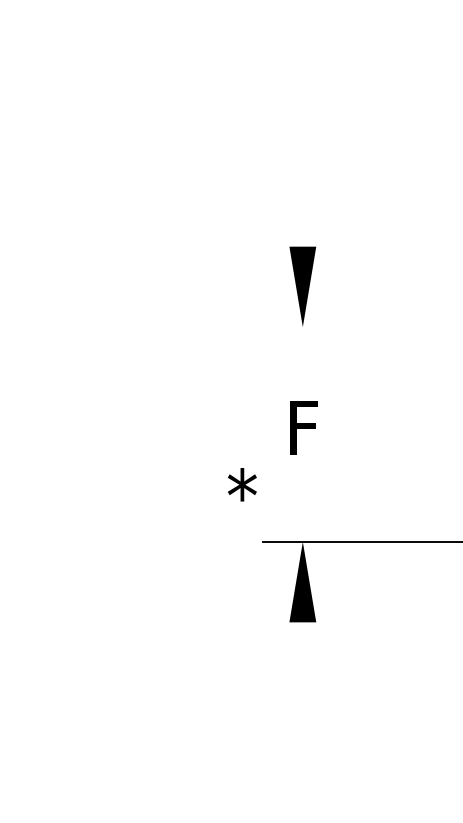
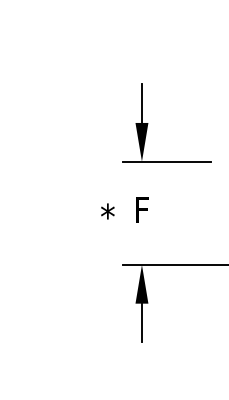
line: (301, 206) -> (141, 103), added
line: (353, 326) -> (166, 161), added
text: (241, 484) -> (107, 211), moved
line: (301, 661) -> (141, 322), added

